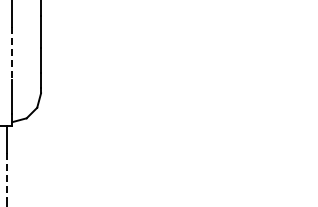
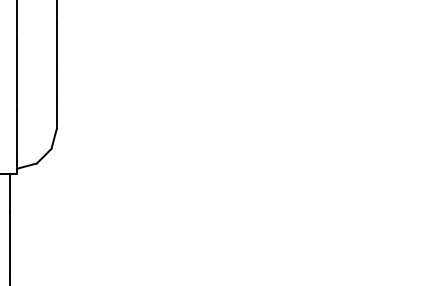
line: (12, 54) -> (17, 75), dashed -> solid
line: (7, 176) -> (10, 243), dashed -> solid

